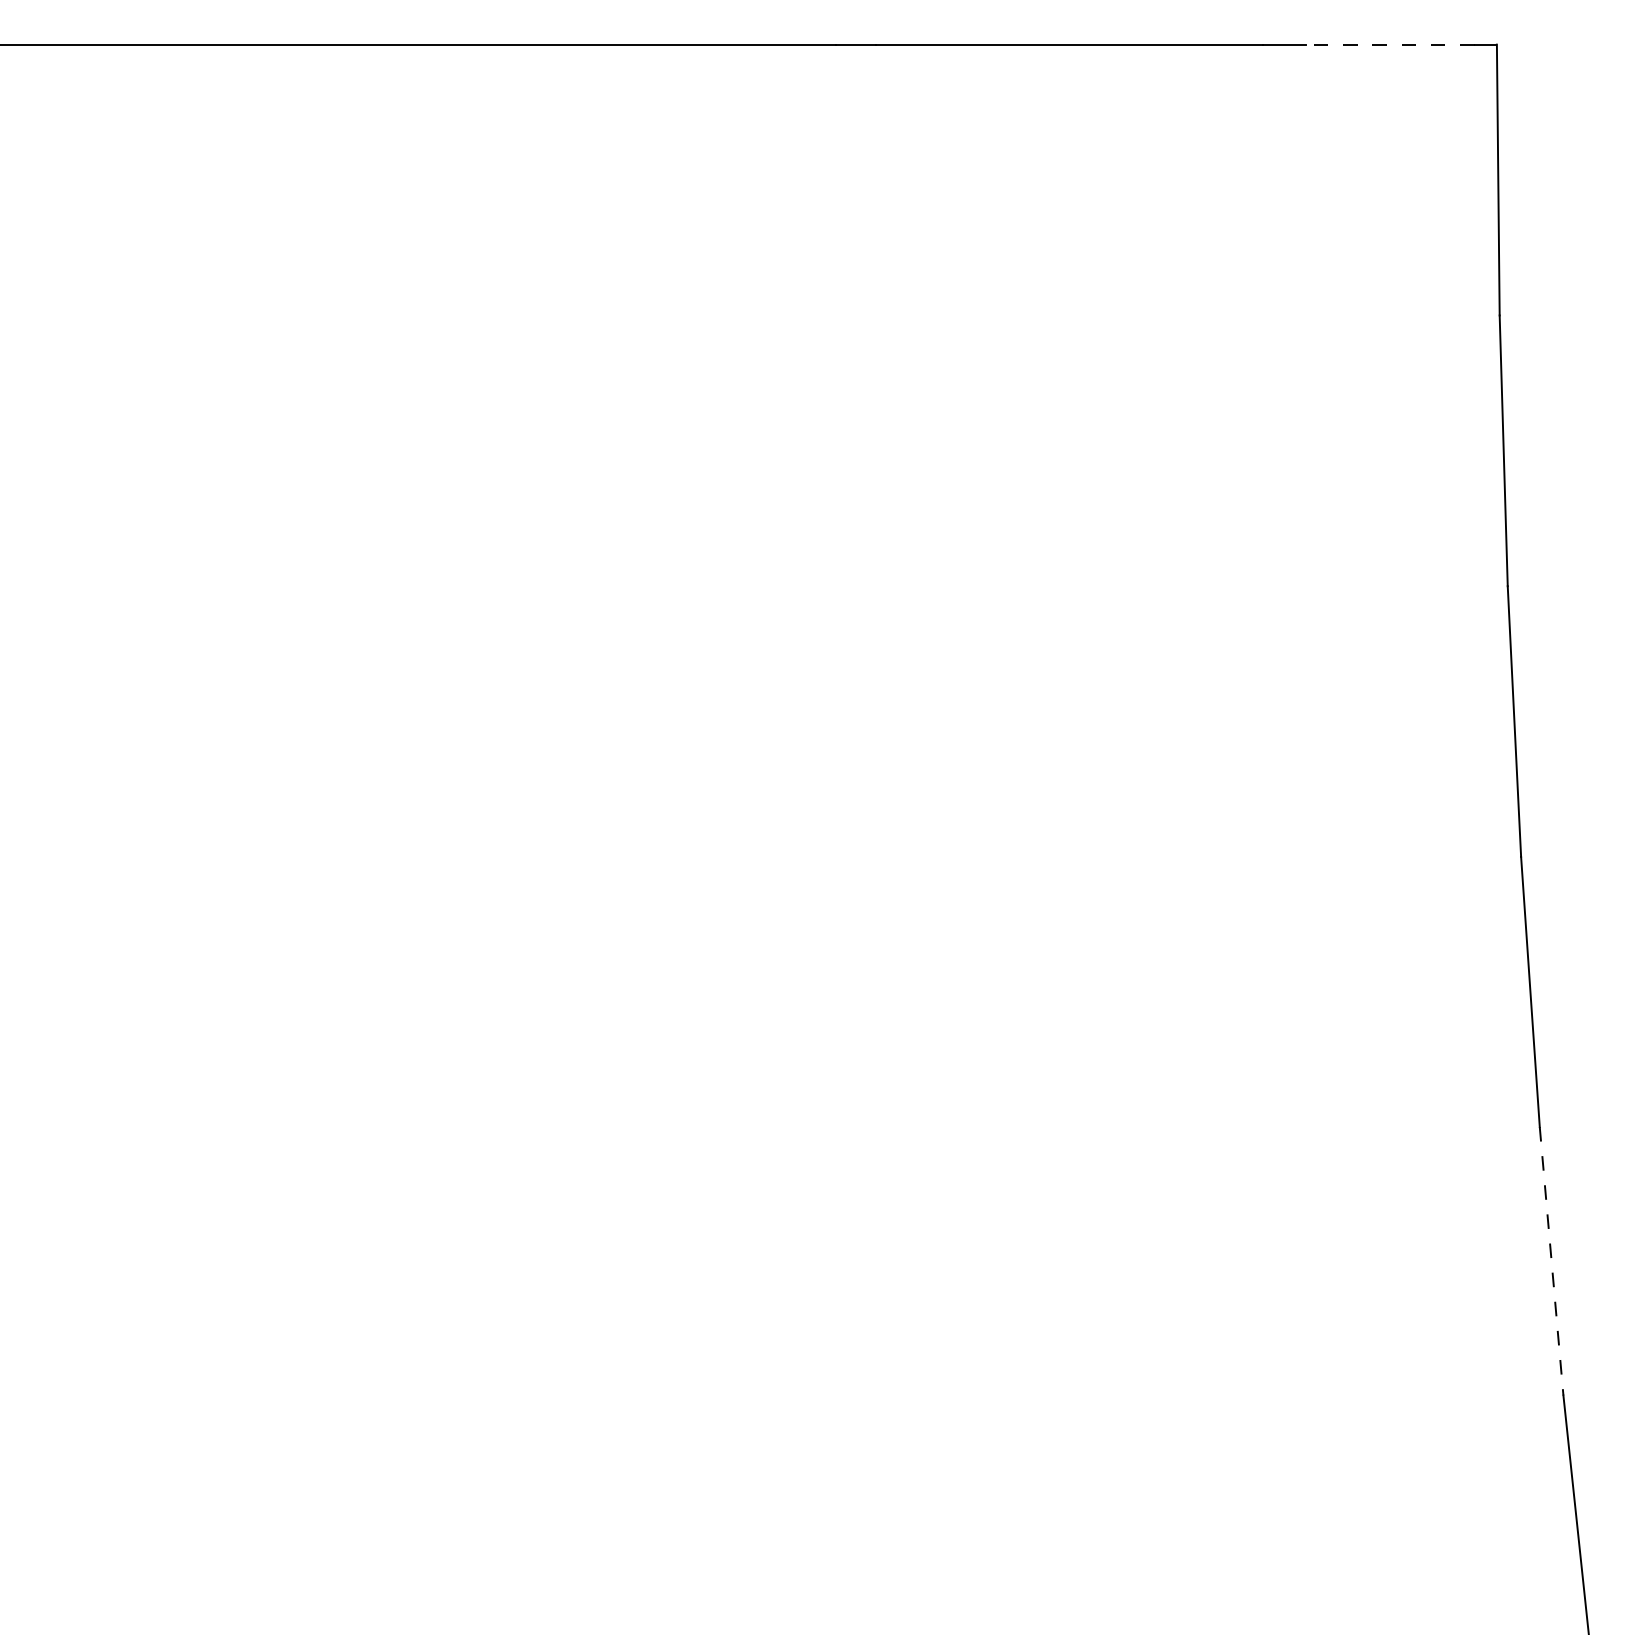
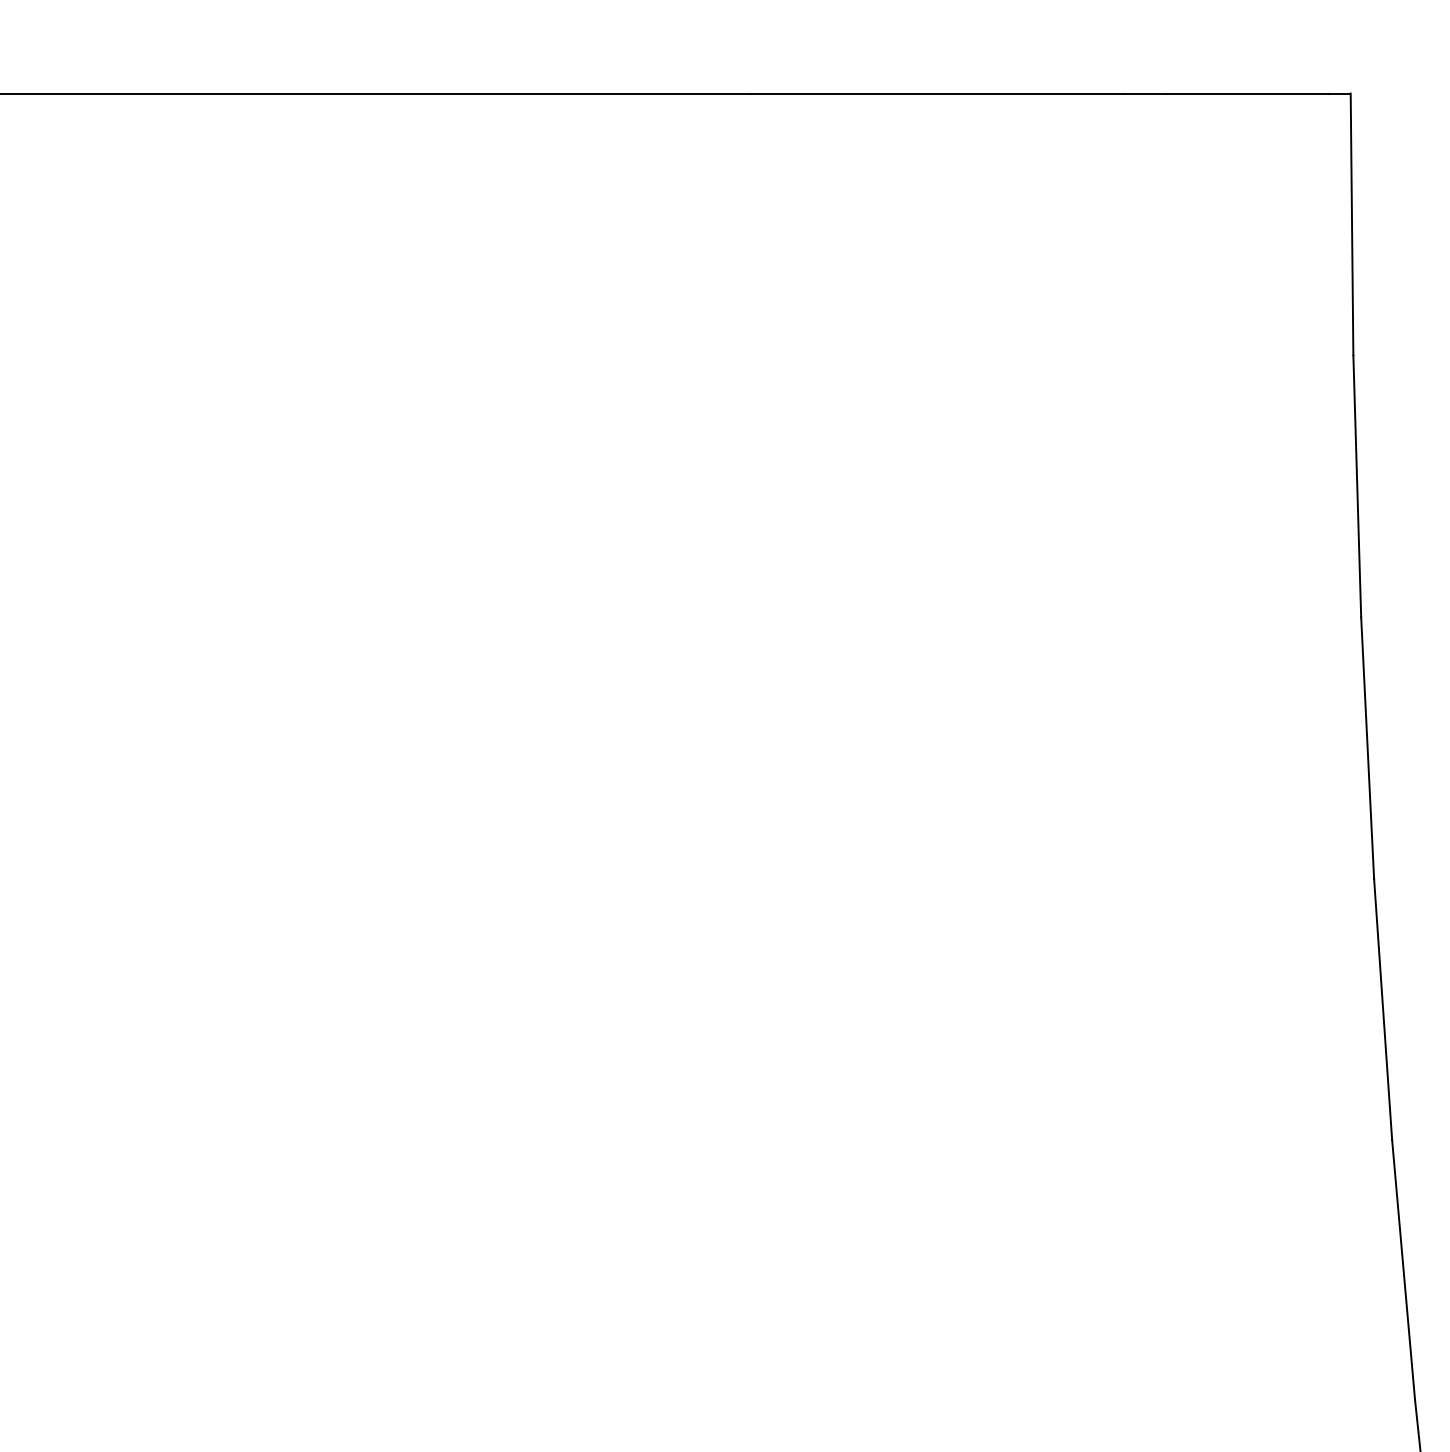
line: (1389, 44) -> (1246, 93), dashed -> solid
line: (1551, 1261) -> (1403, 1270), dashed -> solid

